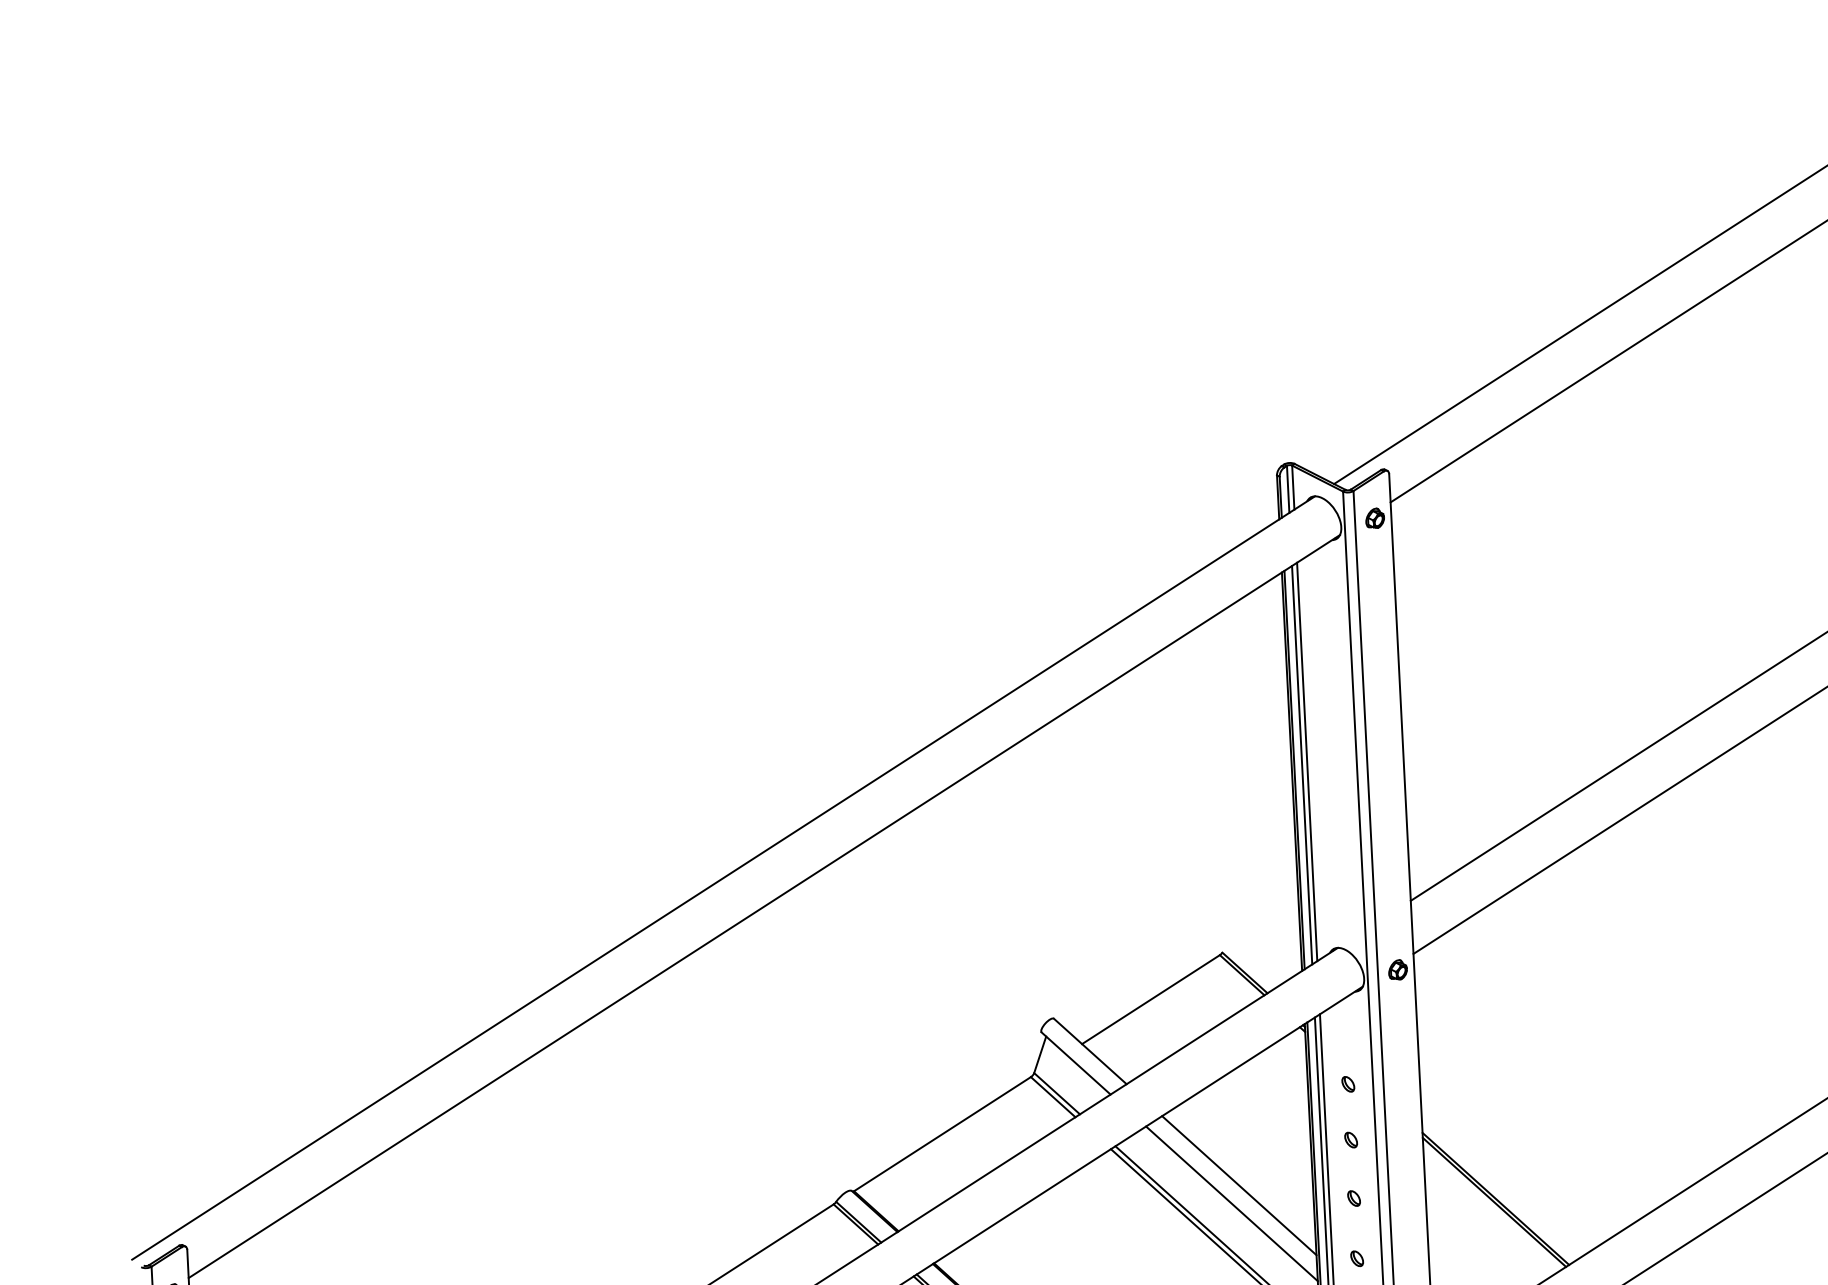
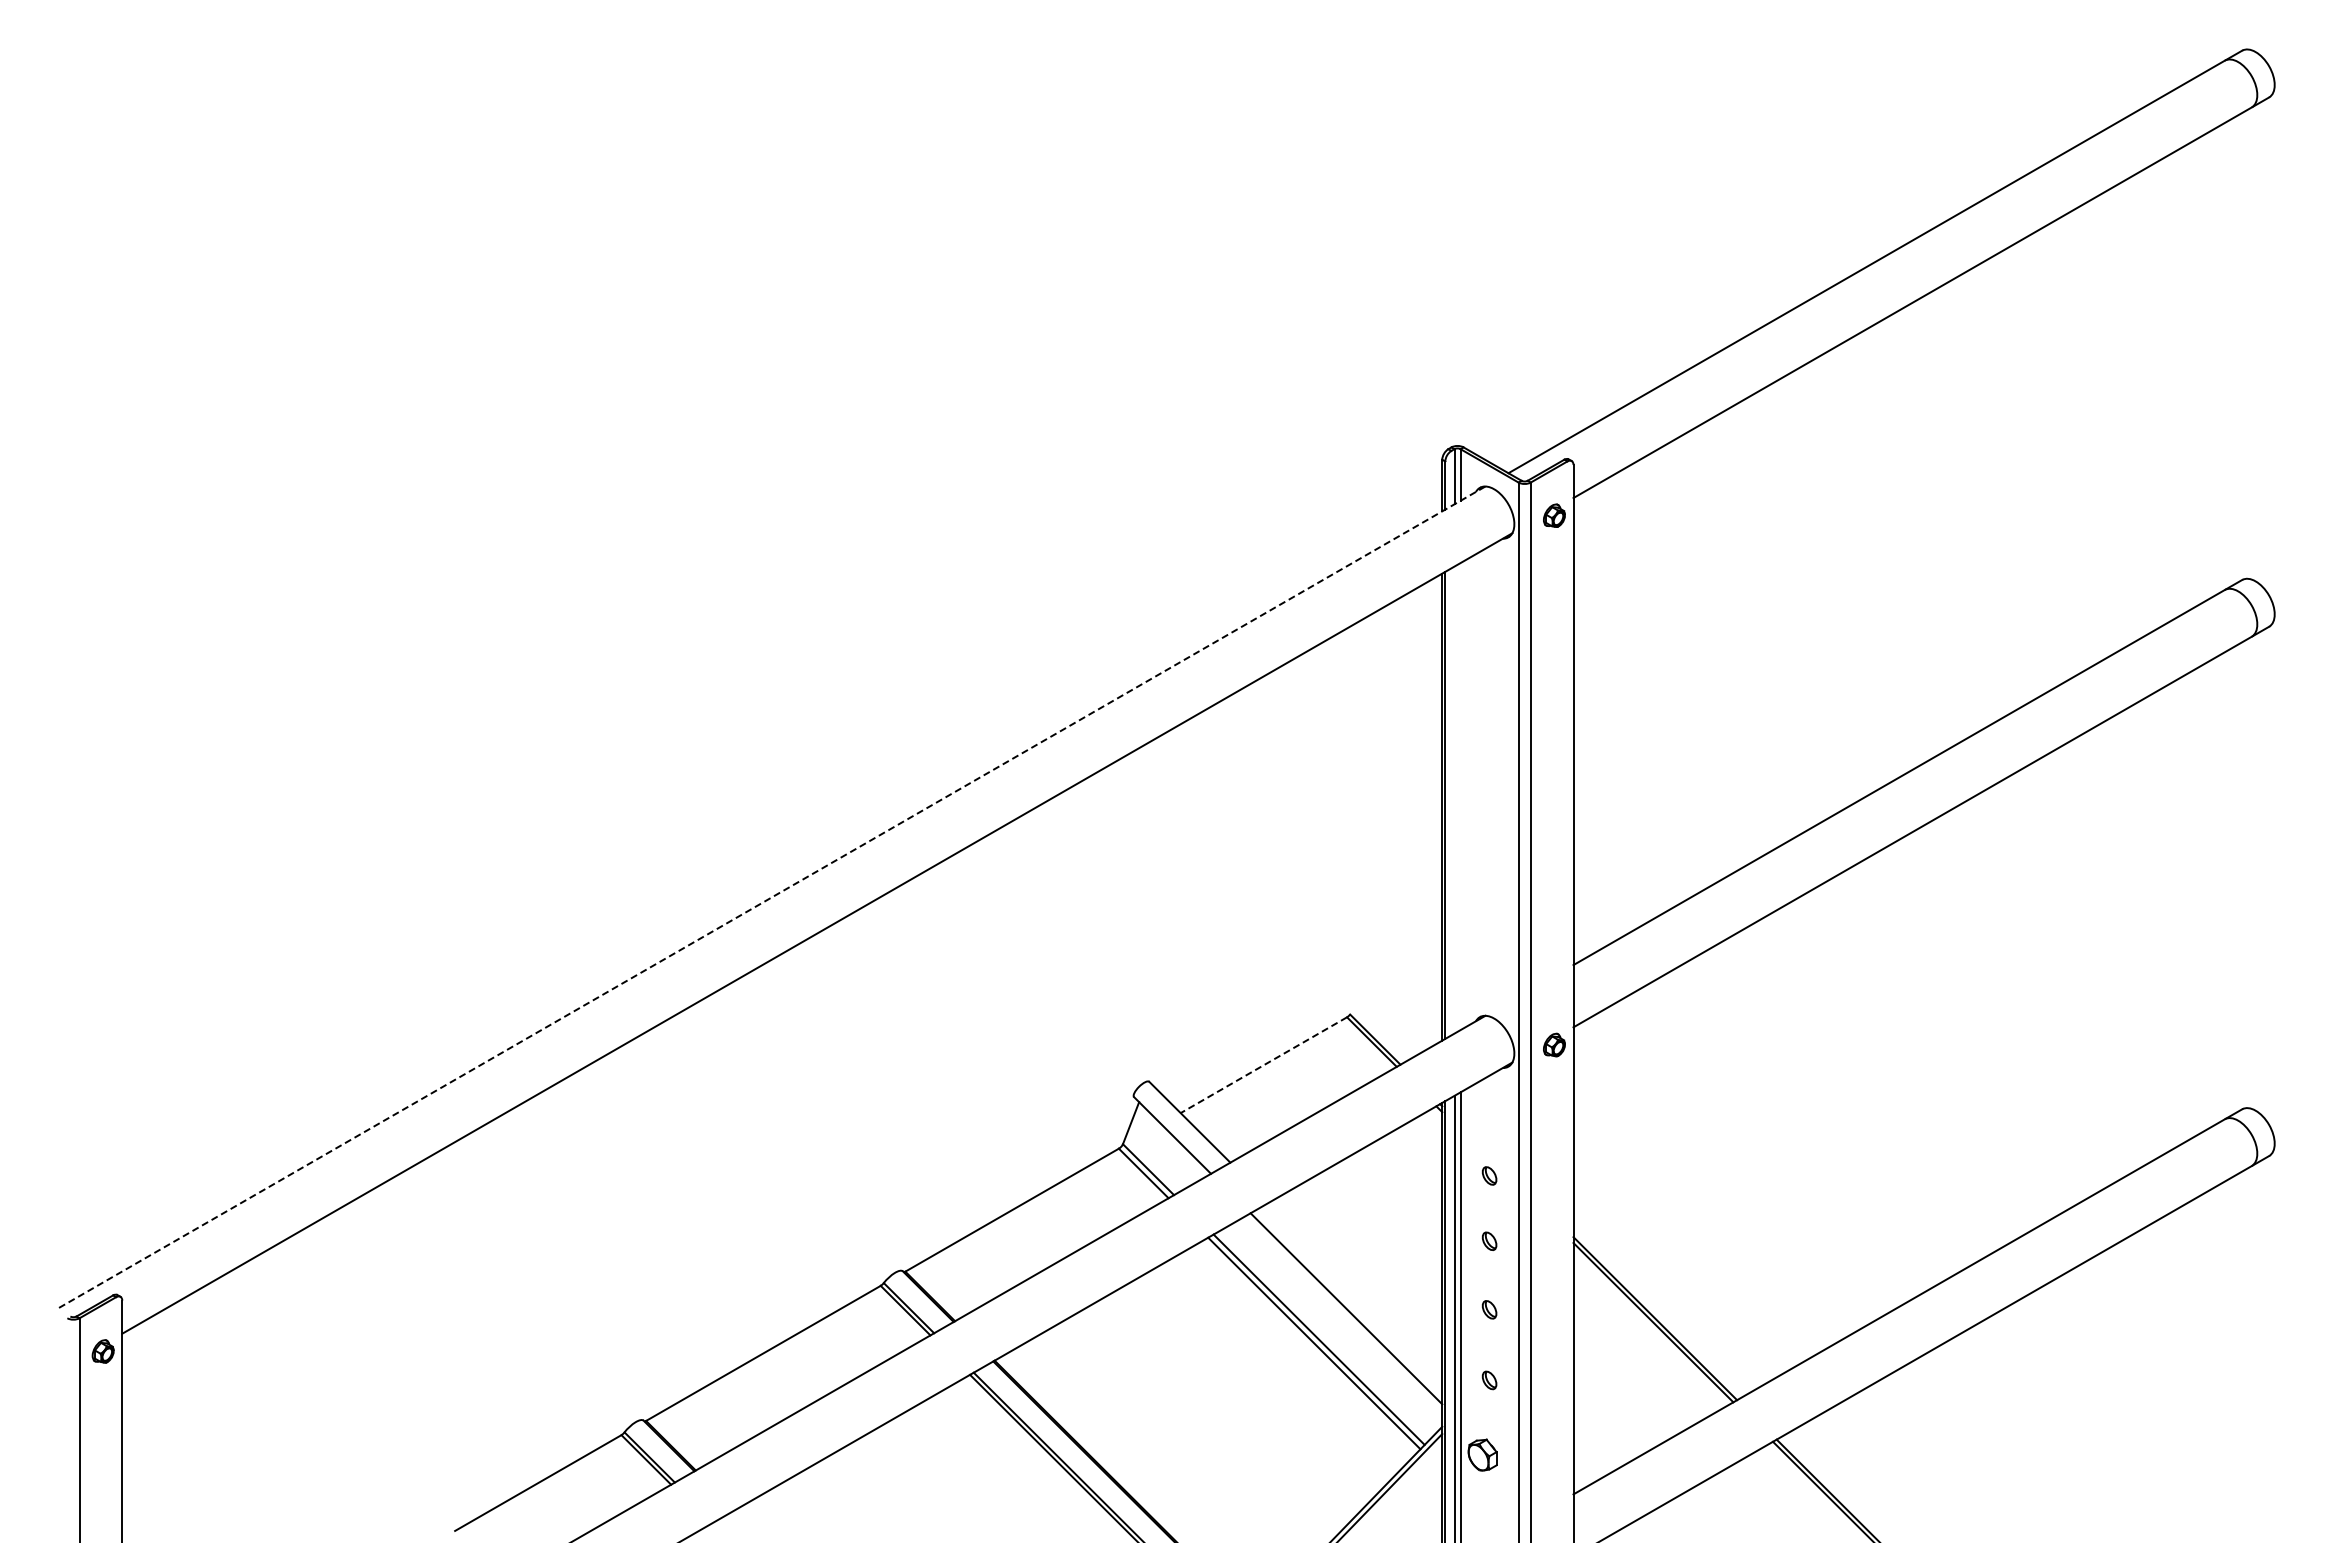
line: (1307, 761) -> (1460, 796), removed
line: (1302, 764) -> (1454, 799), removed
line: (722, 877) -> (770, 897), solid -> dashed
line: (1150, 999) -> (1263, 1065), solid -> dashed
line: (1239, 1185) -> (1356, 1287), removed

